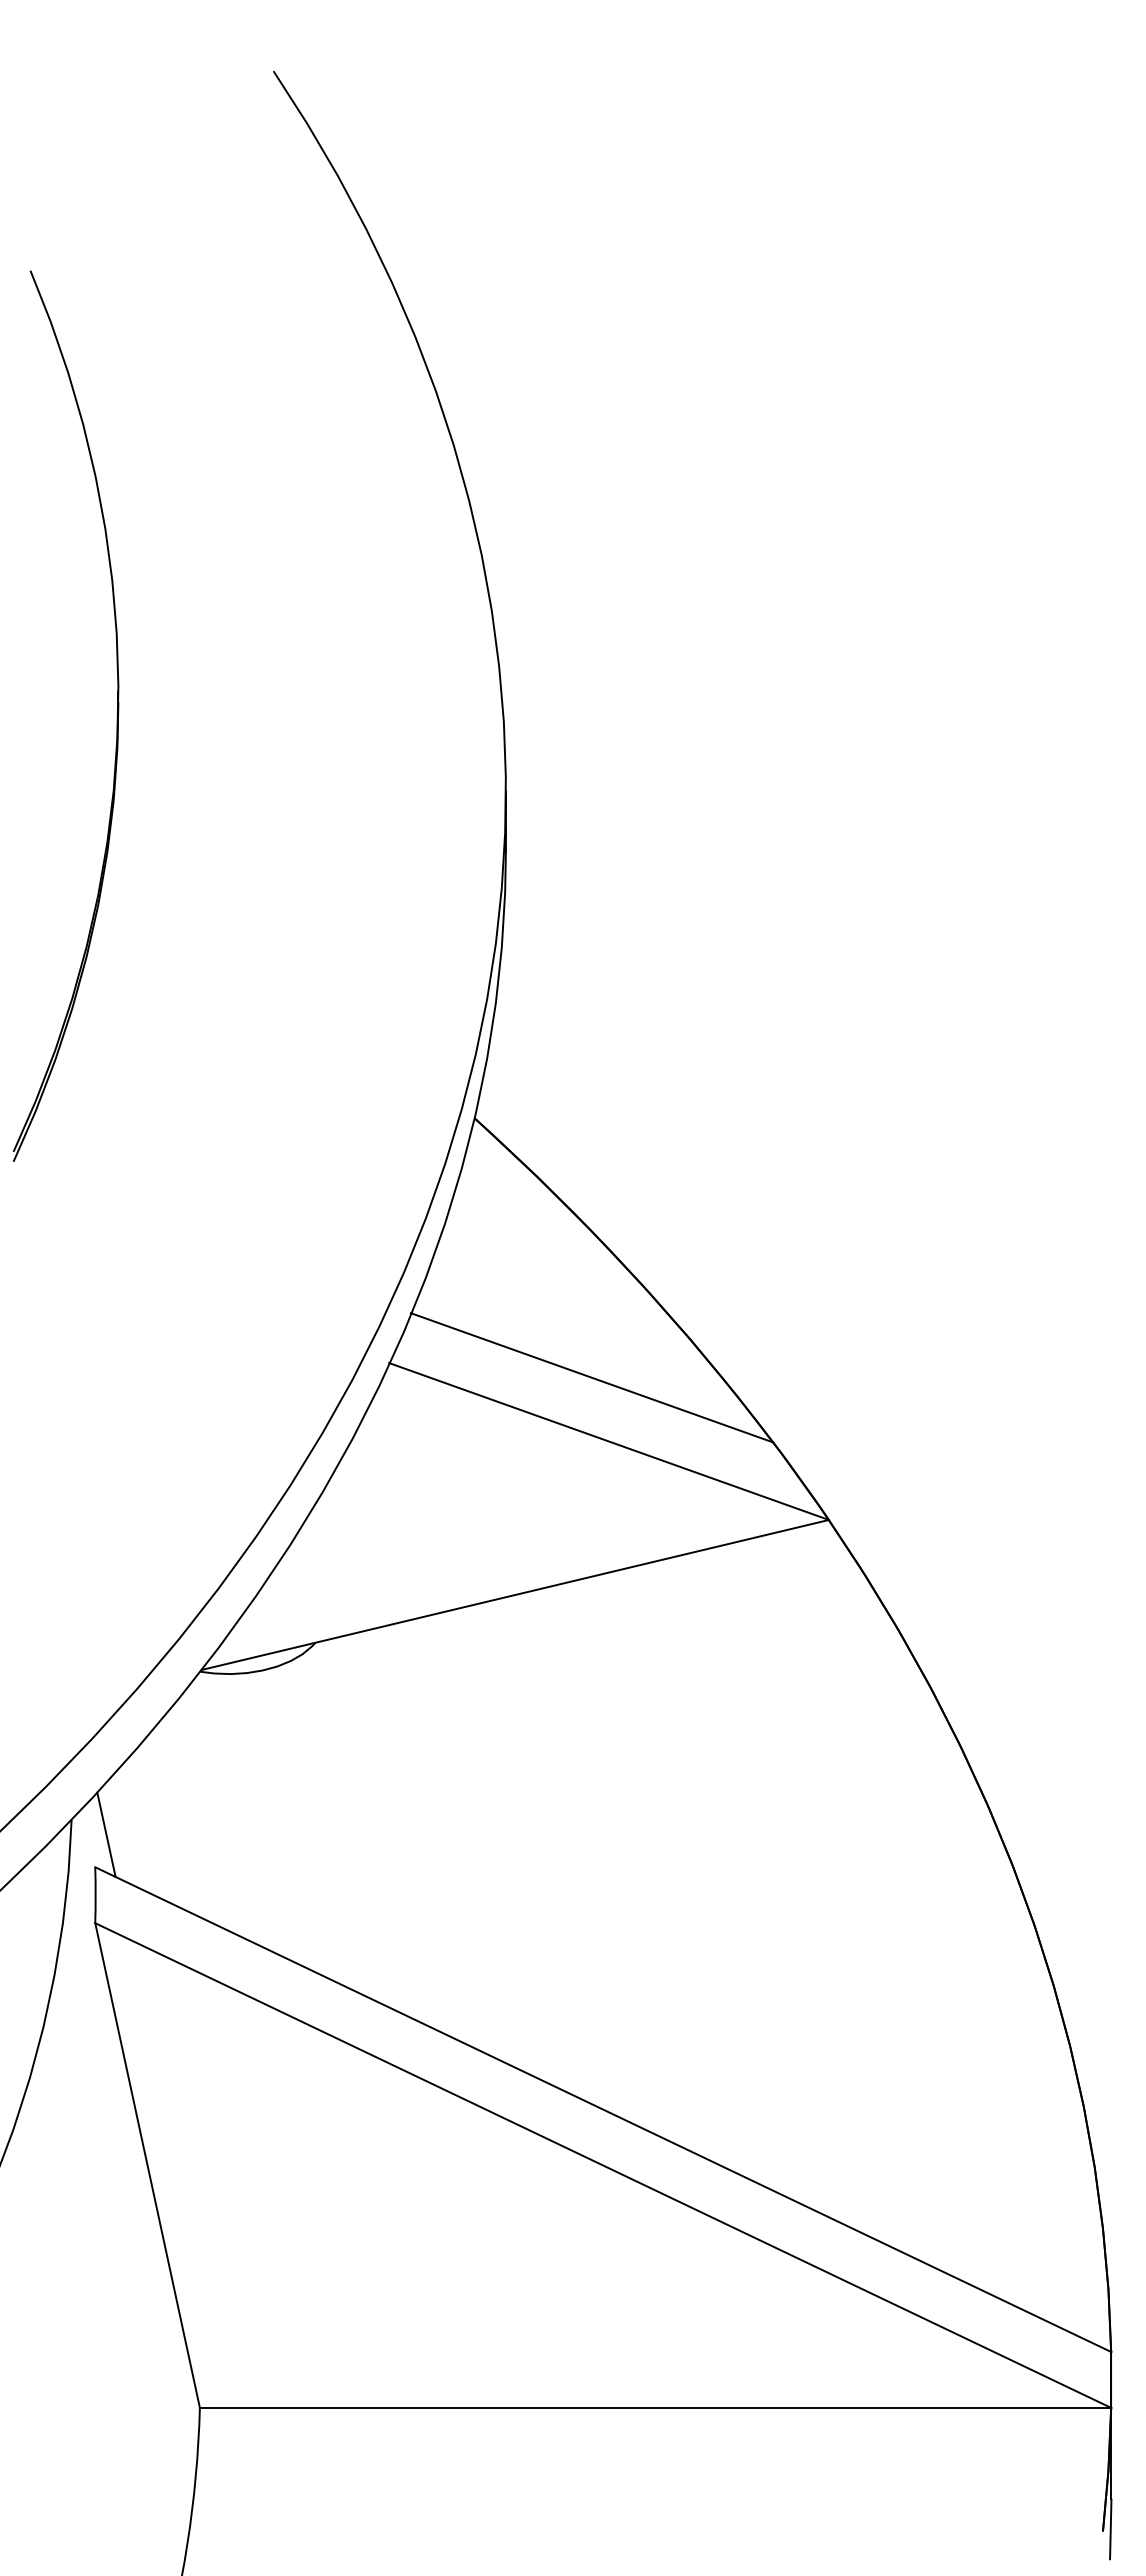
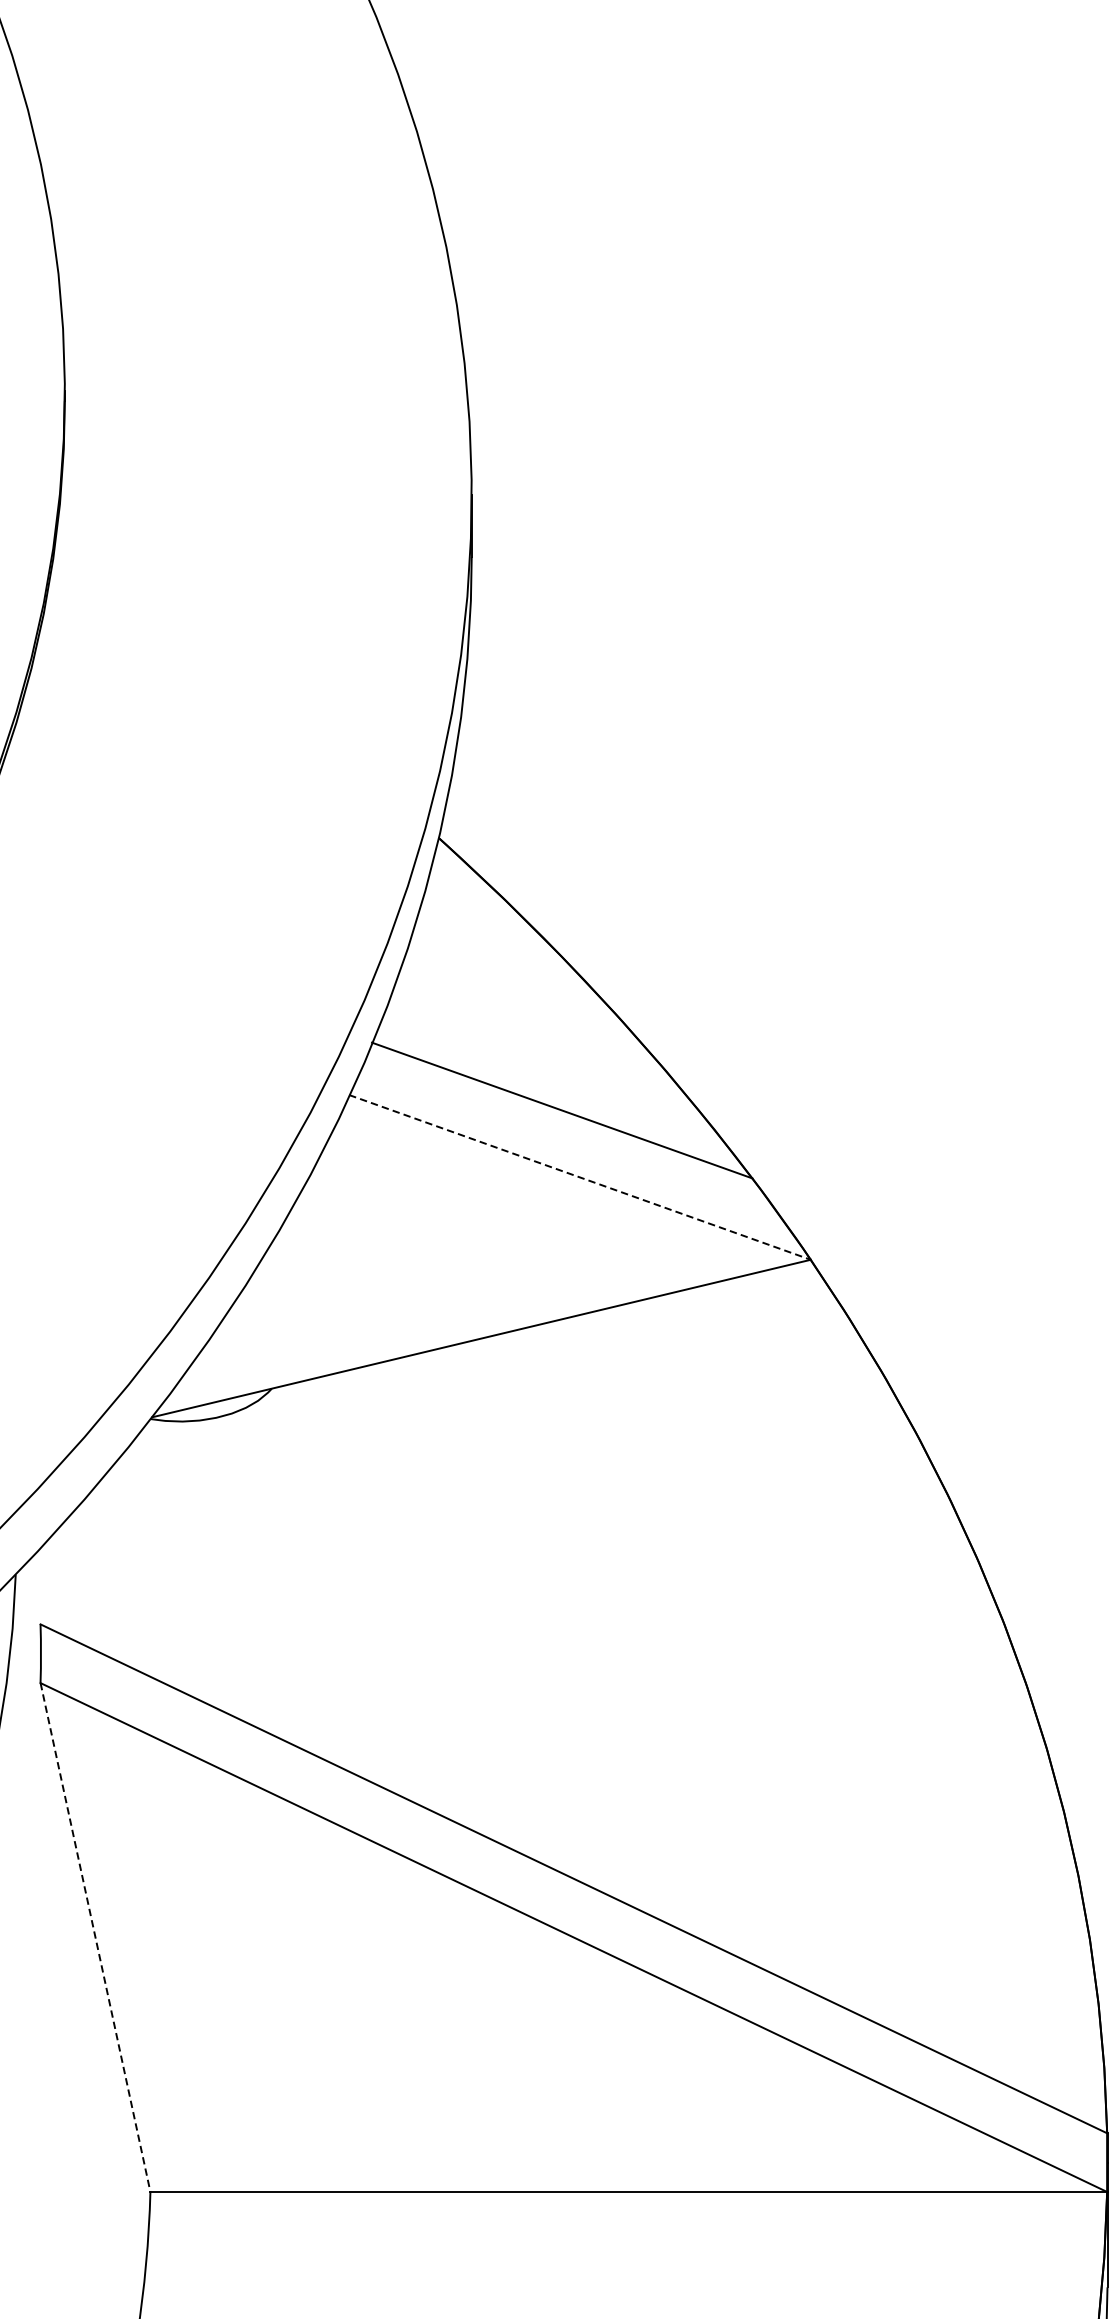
line: (609, 1441) -> (580, 1177), solid -> dashed
line: (106, 1834) -> (52, 1590), removed
line: (147, 2166) -> (95, 1938), solid -> dashed

